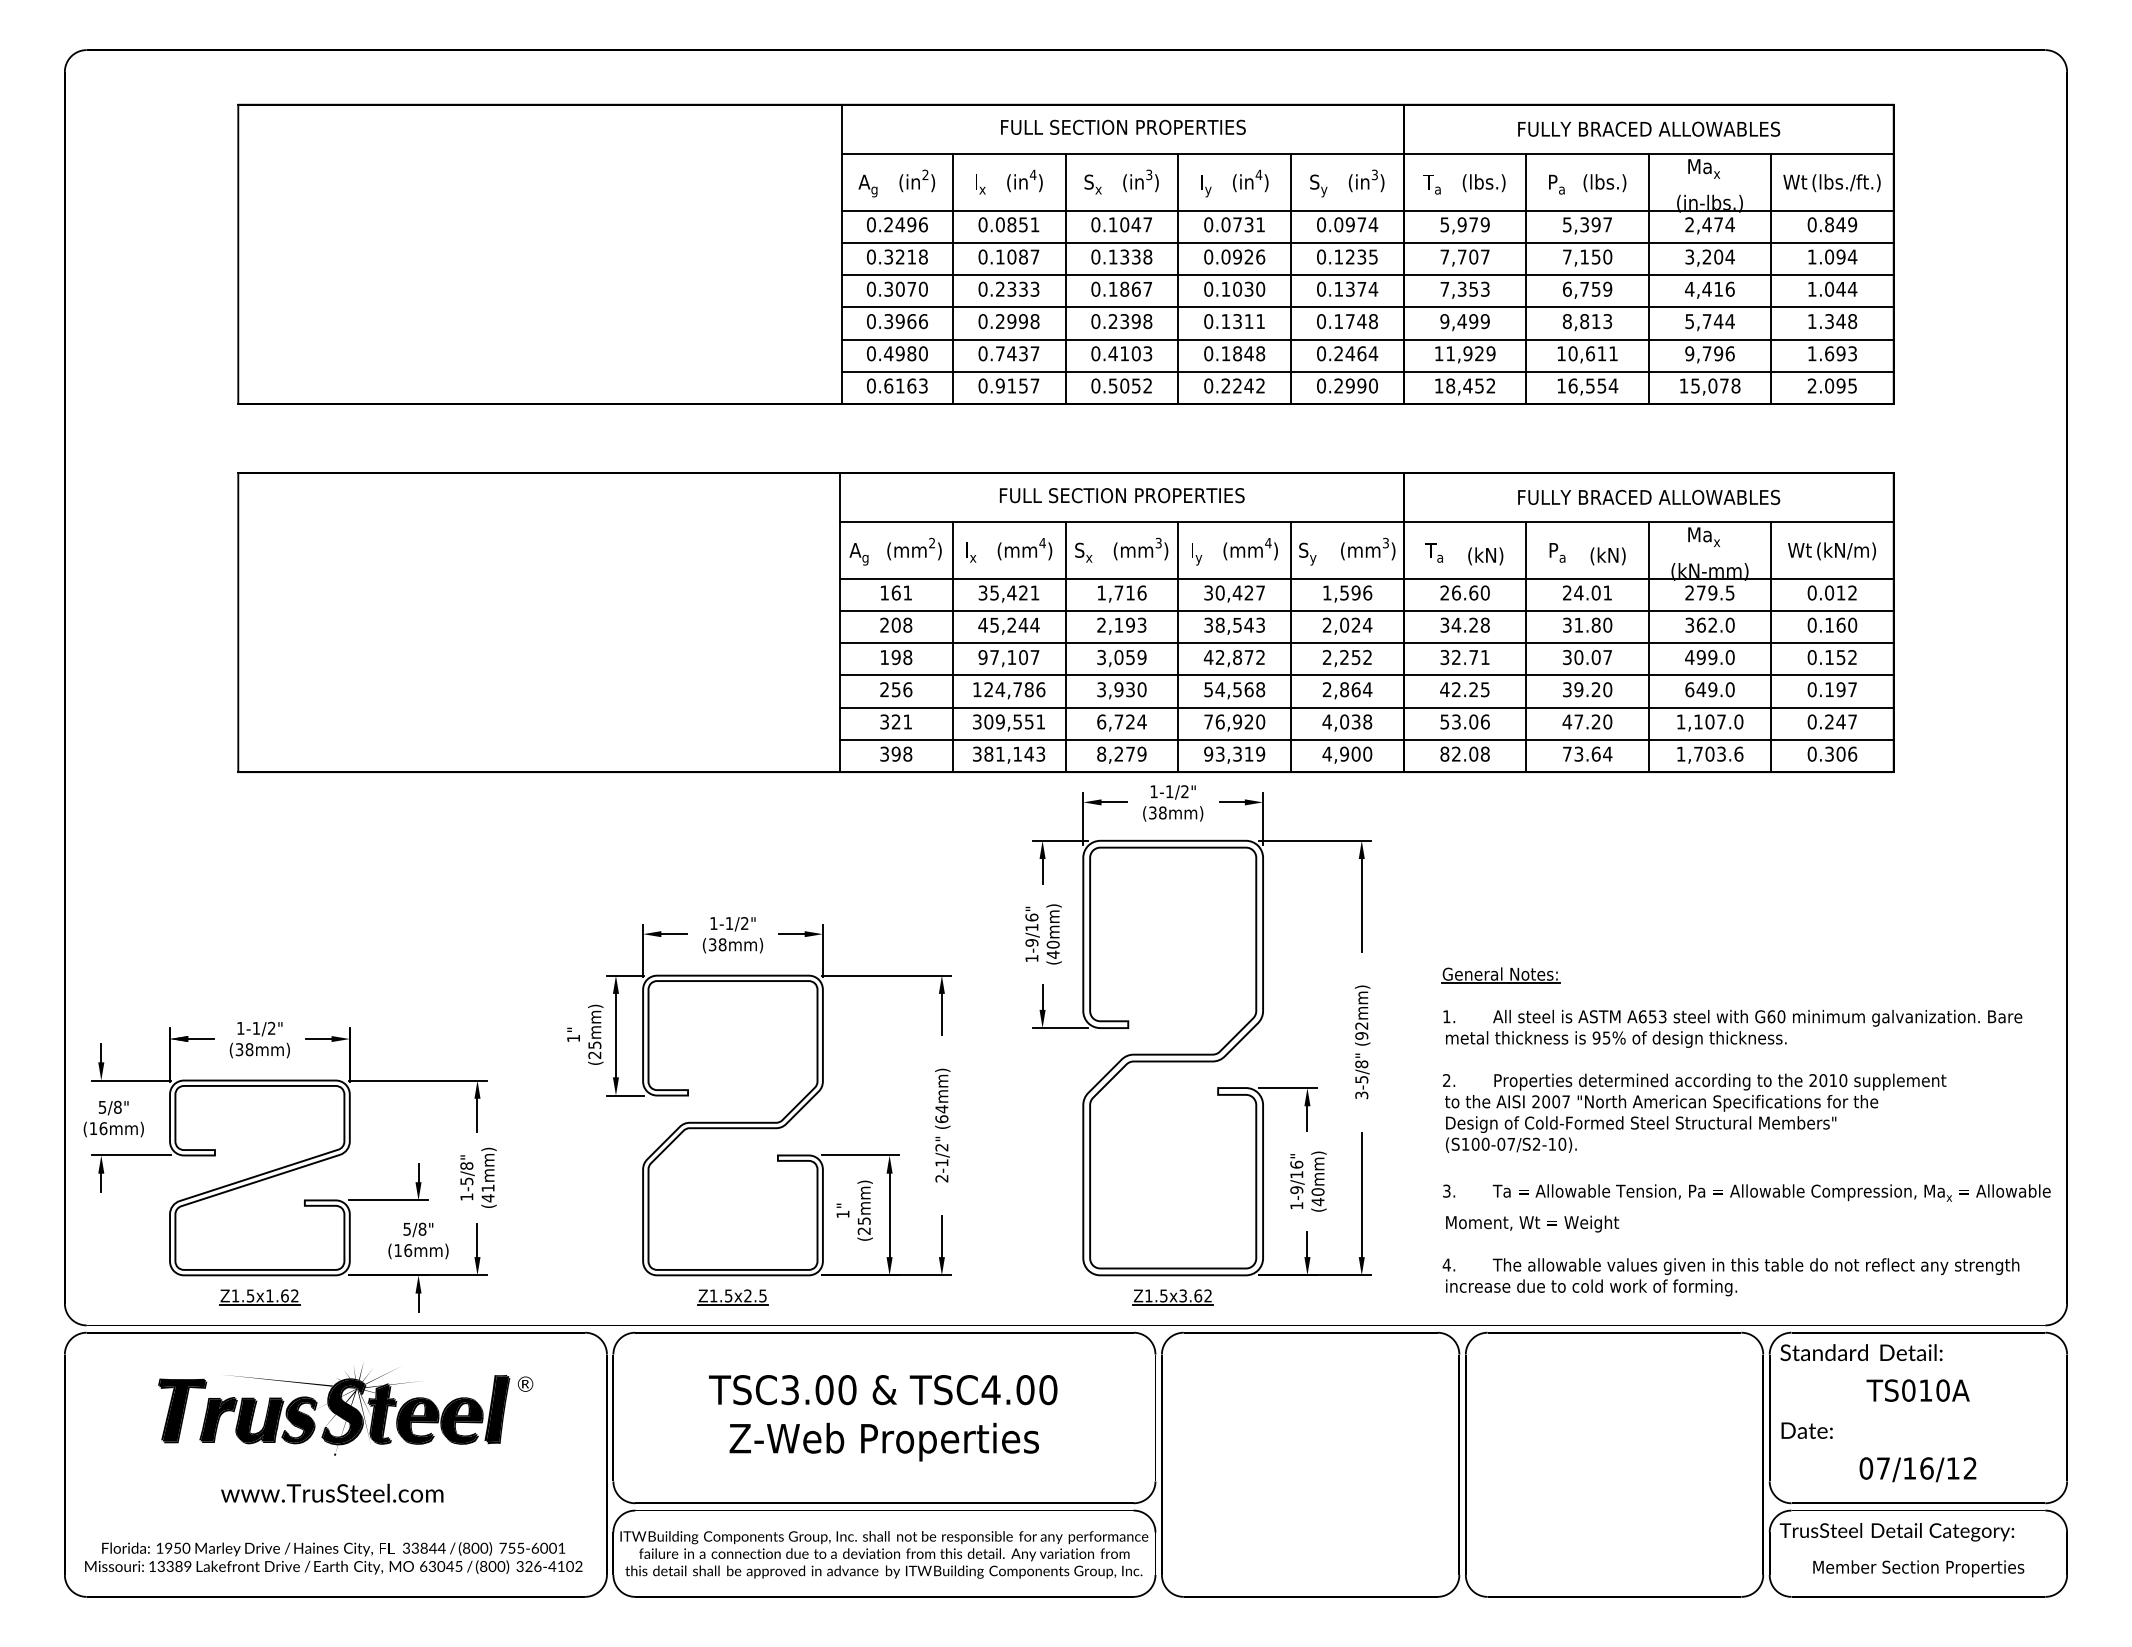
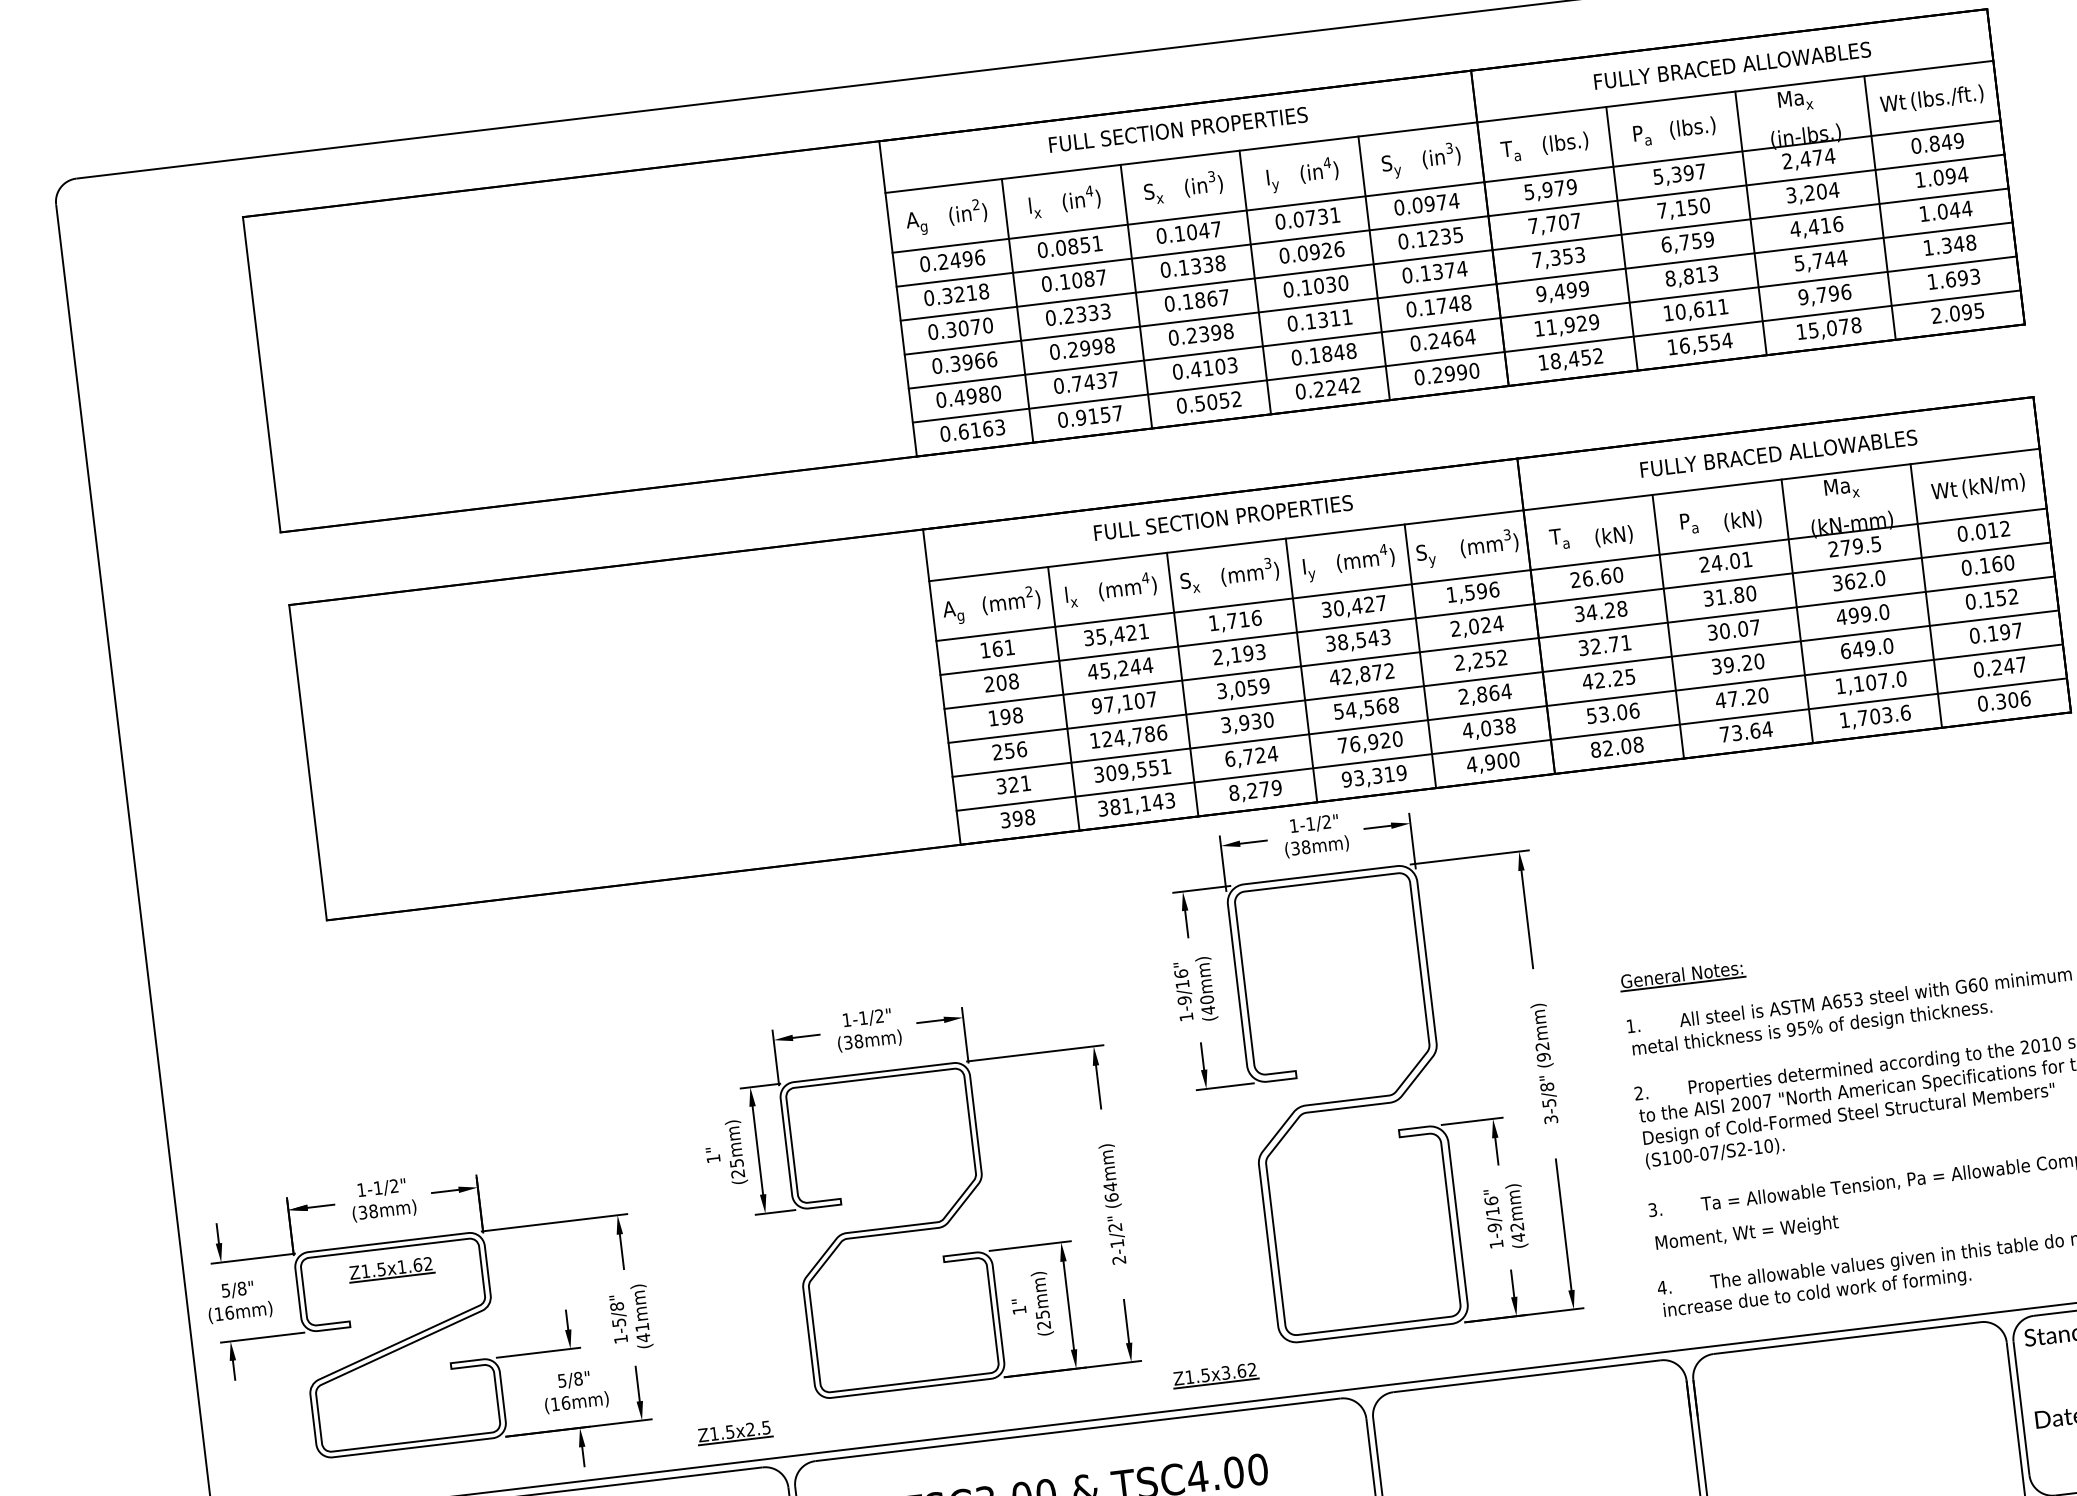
text: (1317, 1191) -> (1516, 1226), (40mm) -> (42mm)
part: (259, 1297) -> (391, 1269), moved
part: (732, 1297) -> (734, 1433), moved
part: (1172, 1297) -> (1214, 1375), moved

